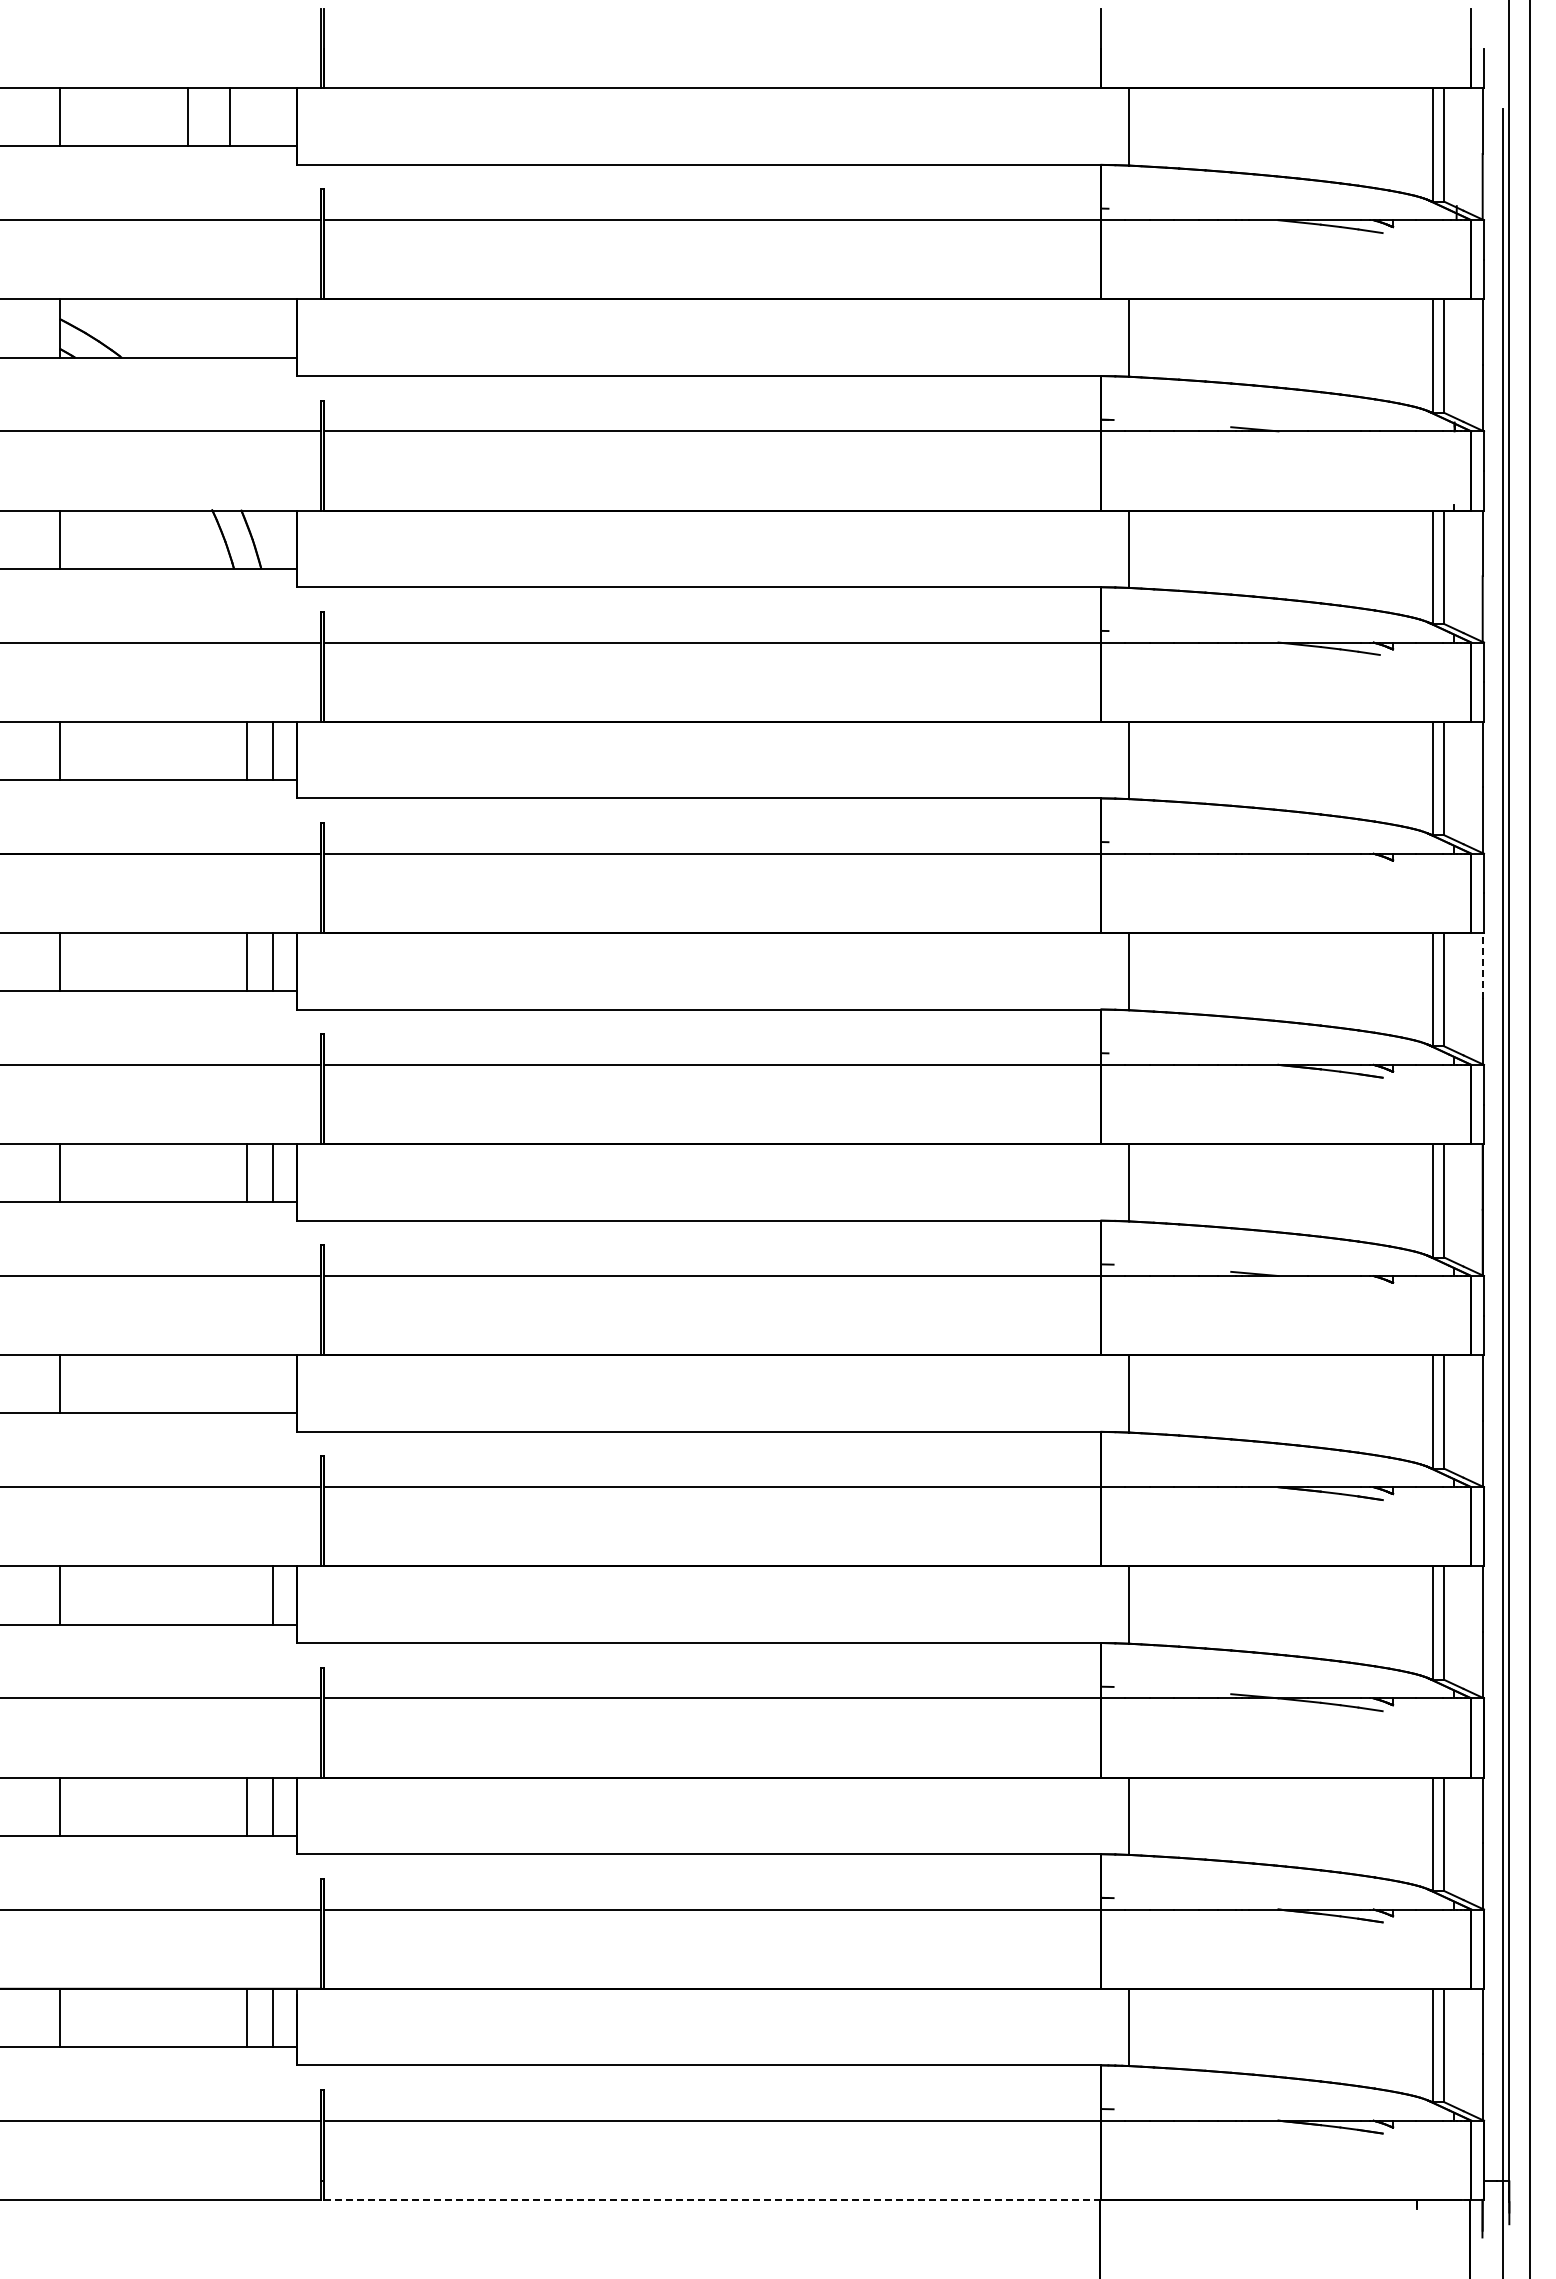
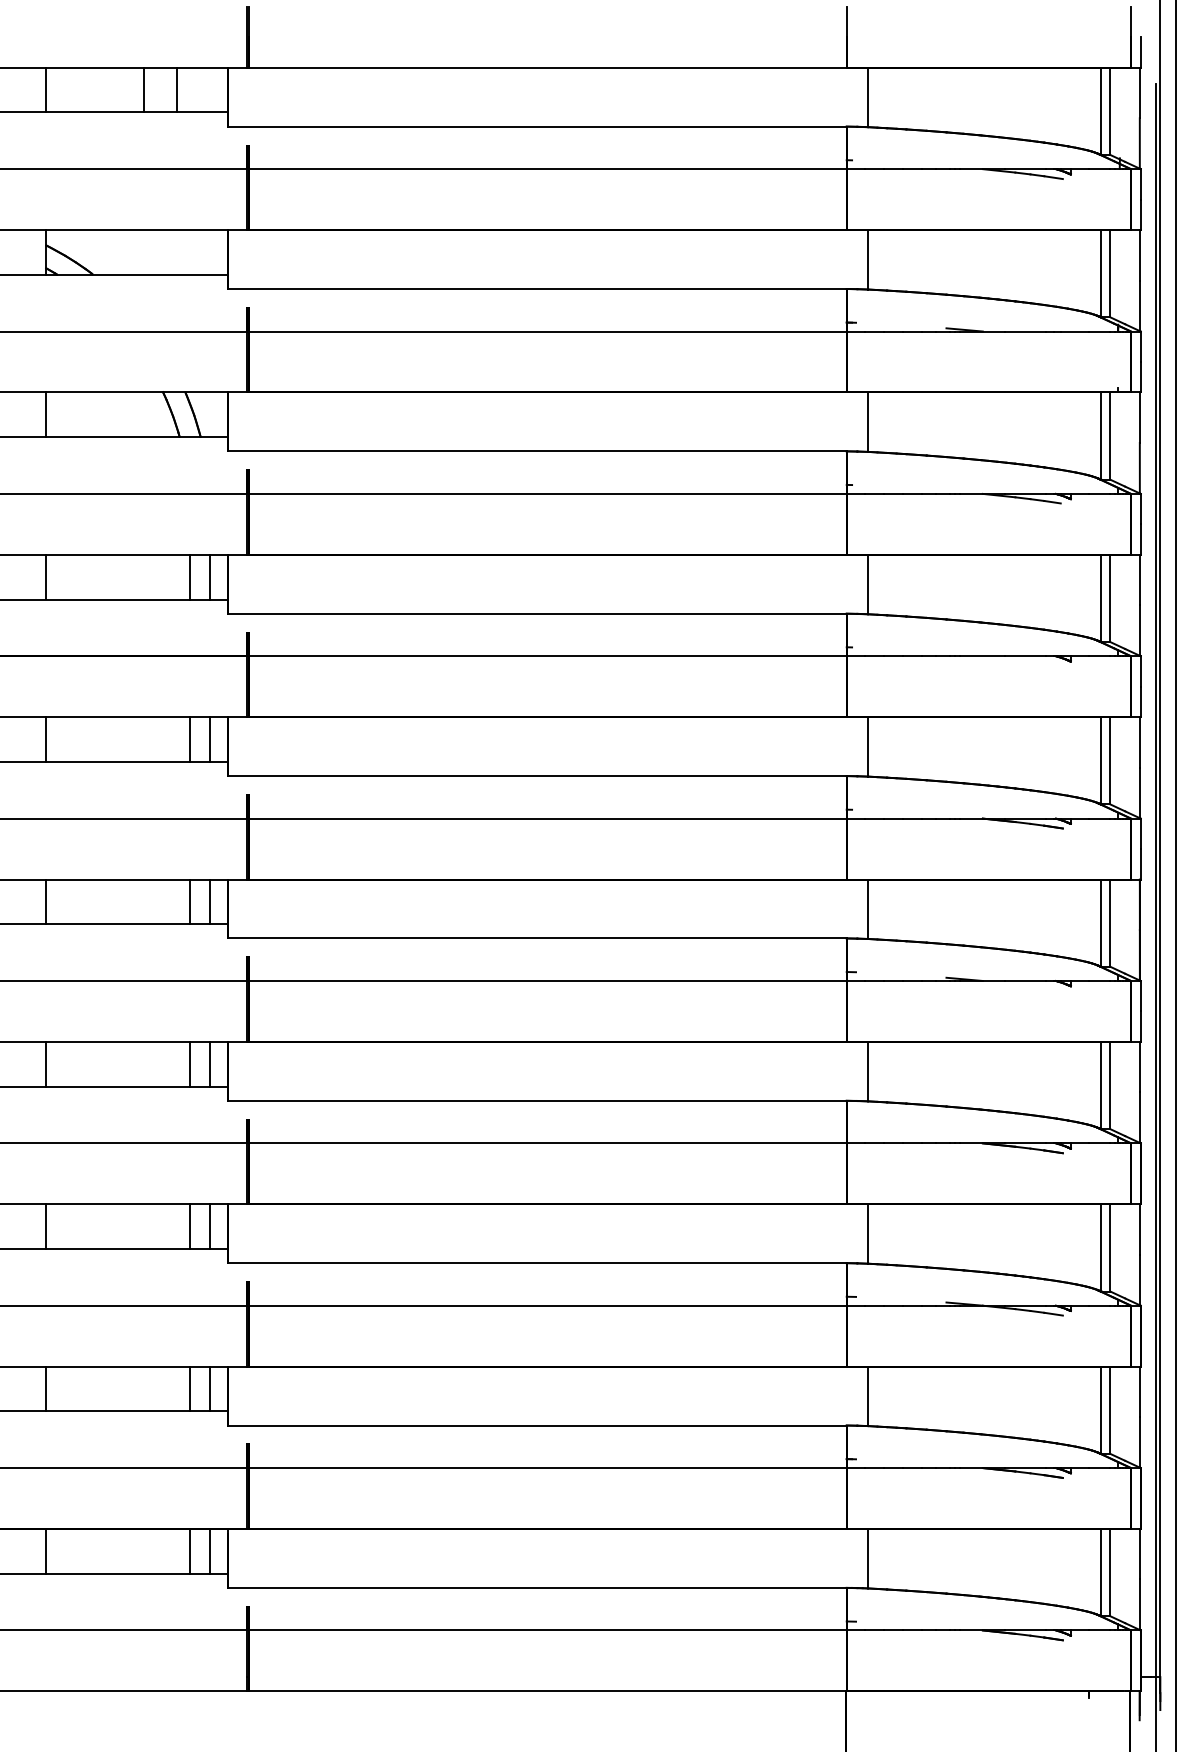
line: (1482, 965) -> (1139, 742), dashed -> solid
line: (246, 1384) -> (189, 1064), added
line: (273, 1384) -> (210, 1064), added
line: (246, 1595) -> (189, 1226), added
line: (712, 2199) -> (547, 1691), dashed -> solid

